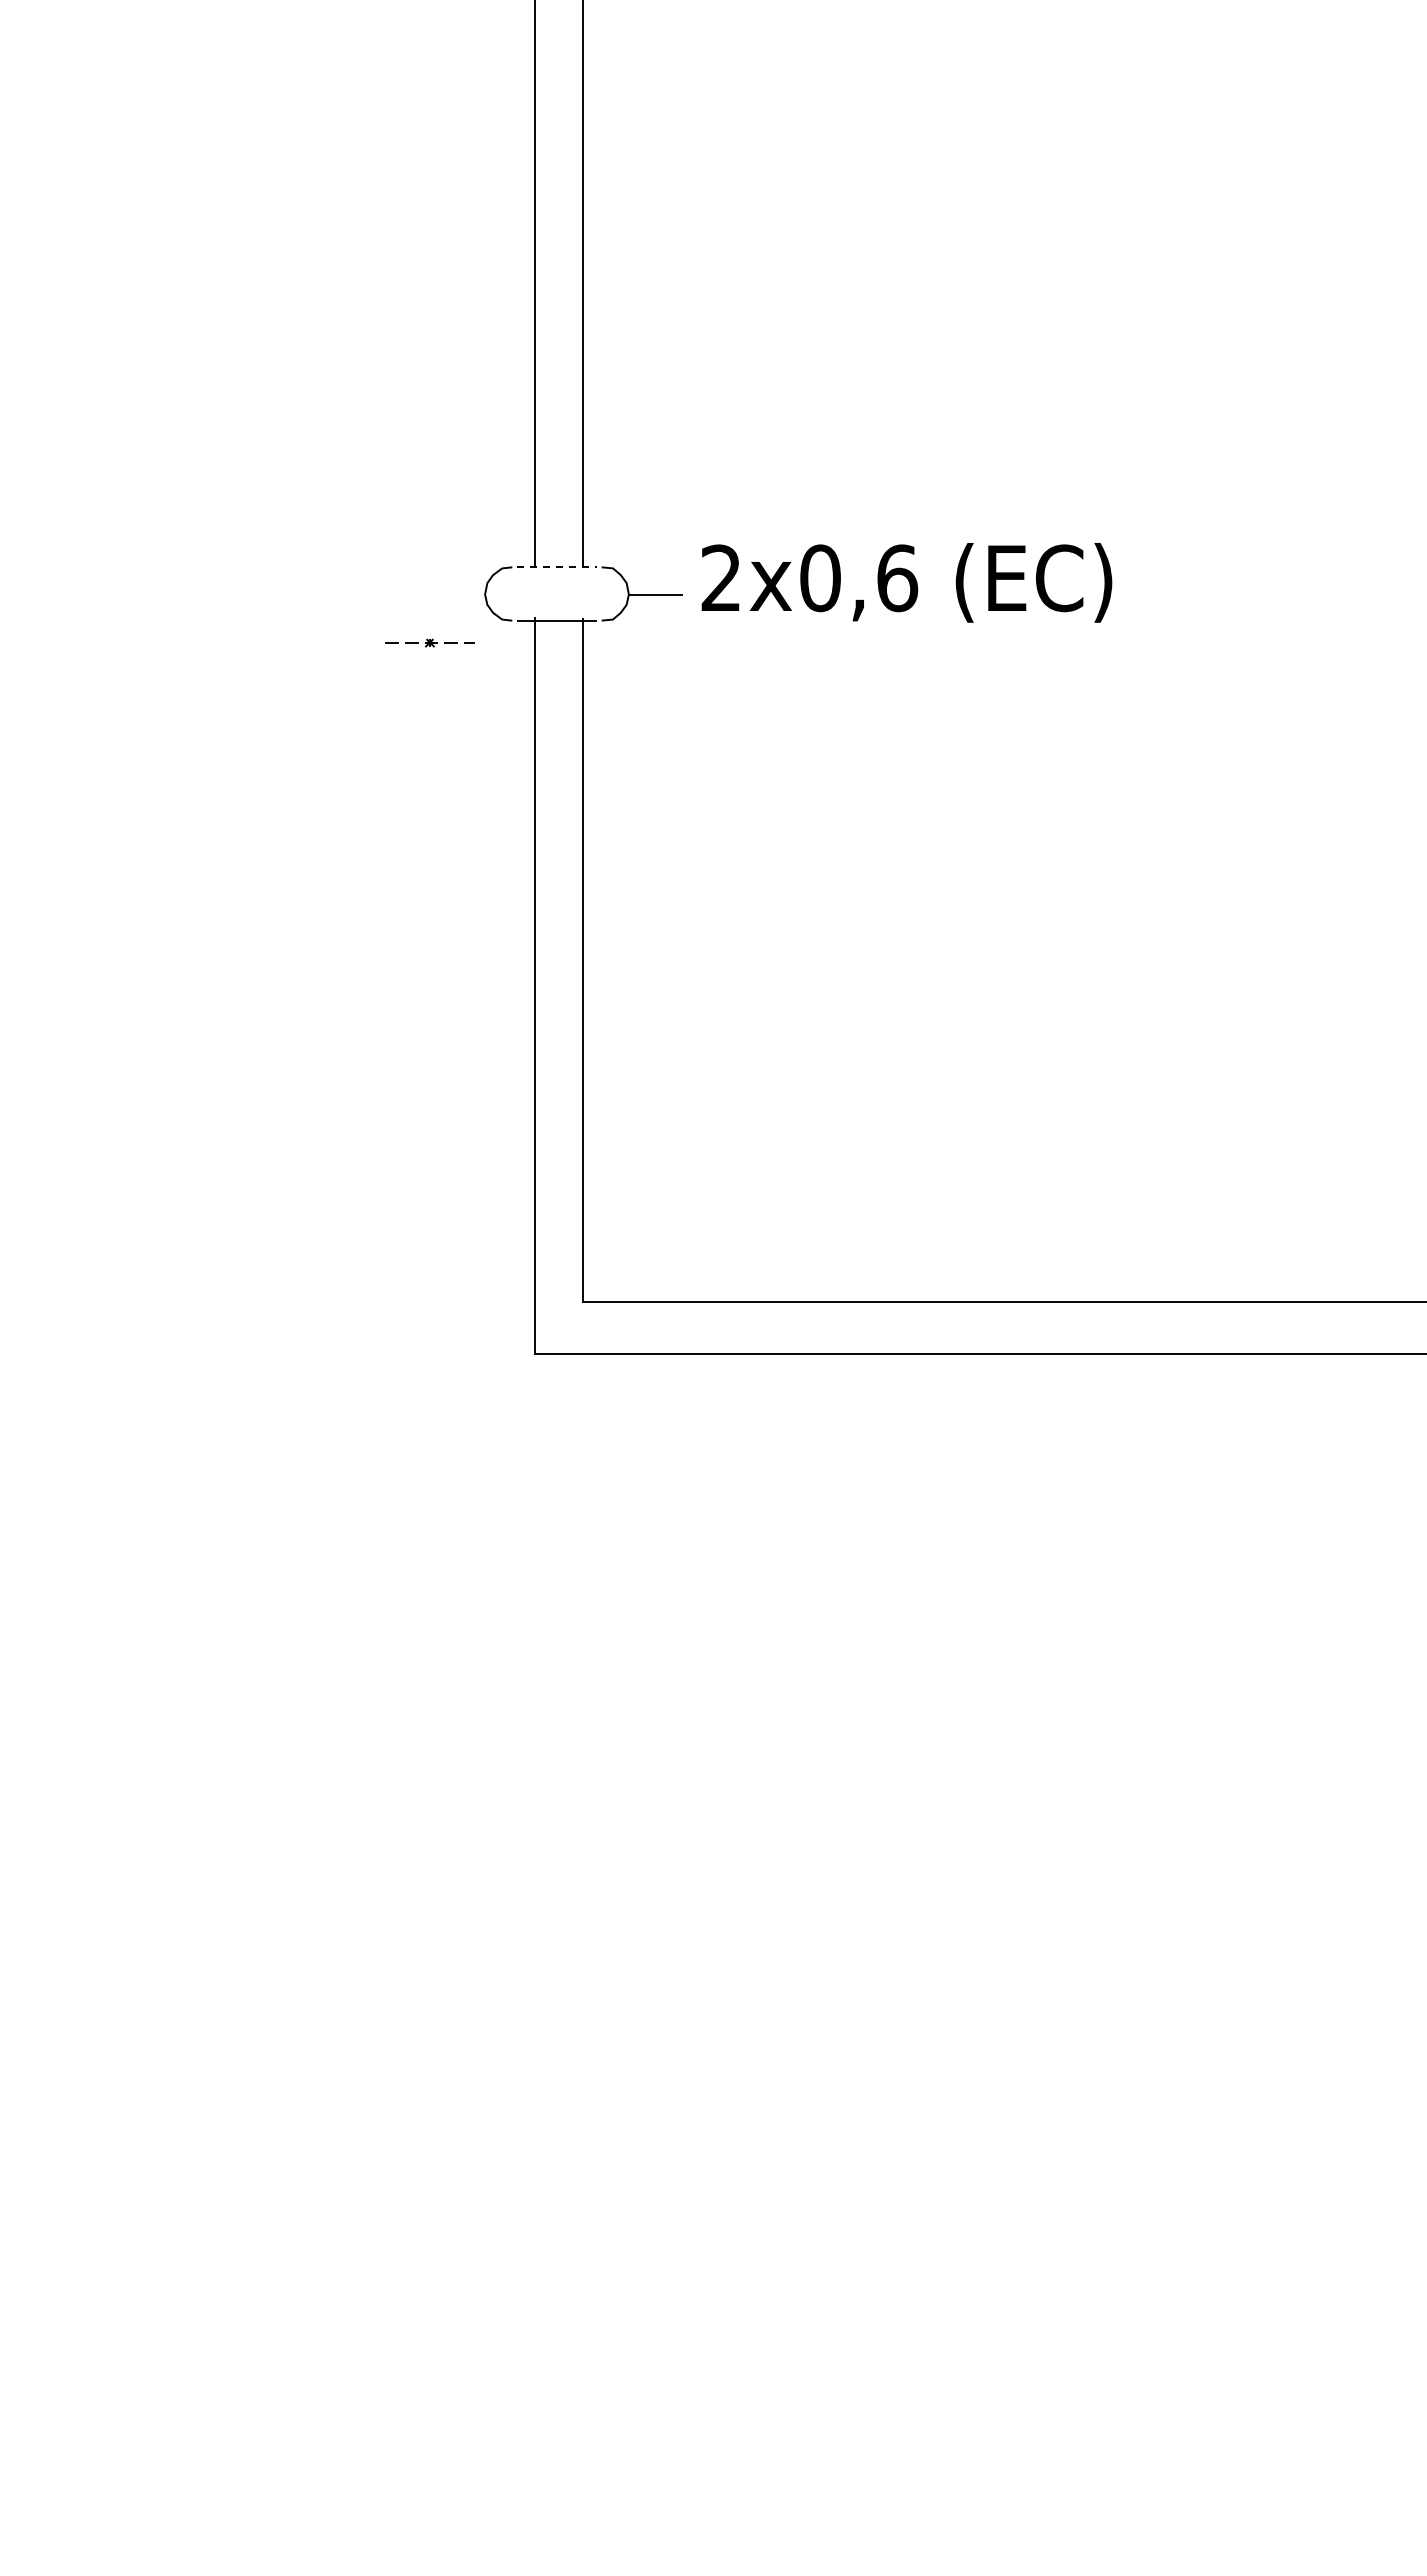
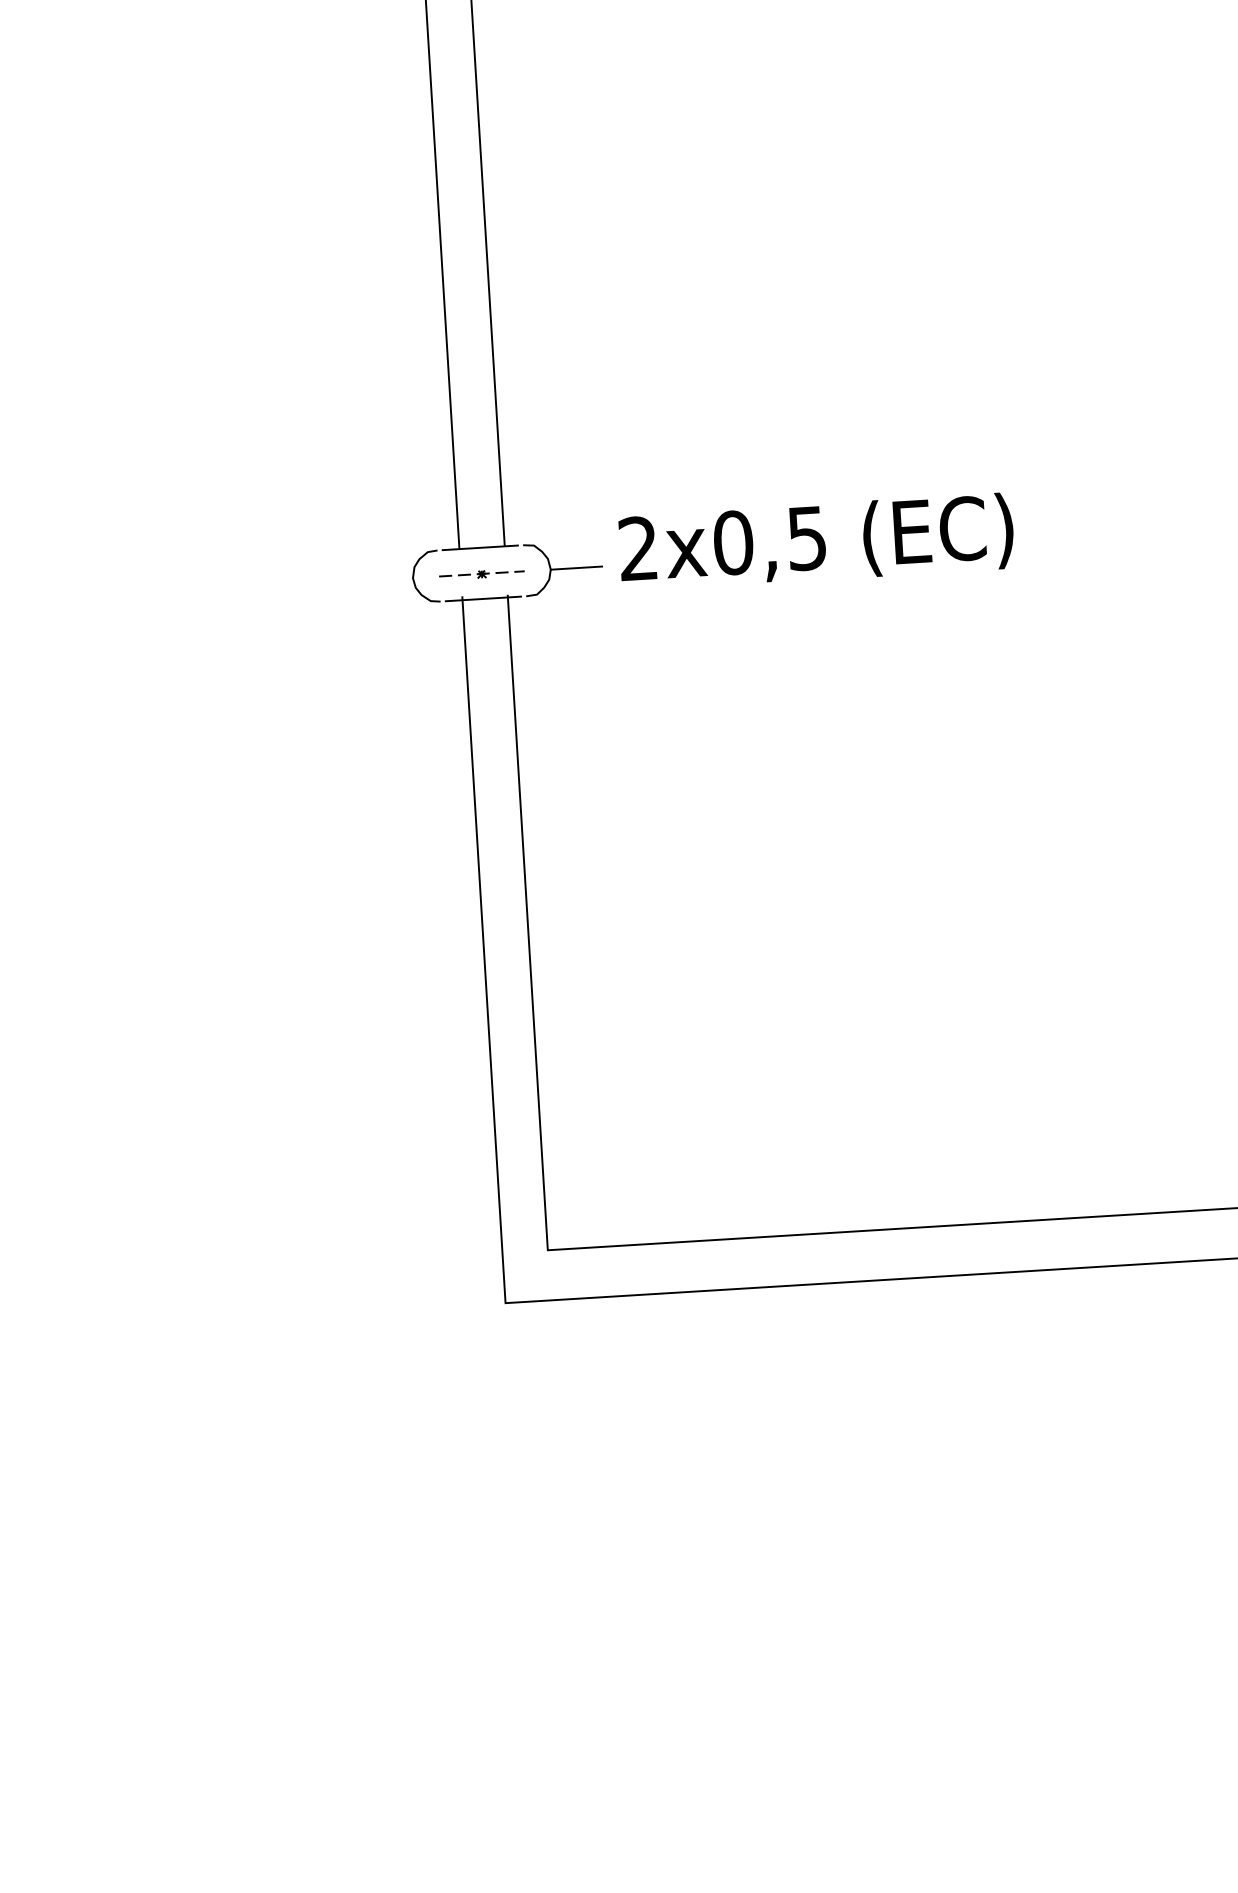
line: (557, 567) -> (480, 547), dashed -> solid
text: (897, 578) -> (807, 538), 2x0,6 -> 2x0,5
part: (429, 642) -> (481, 573), moved

